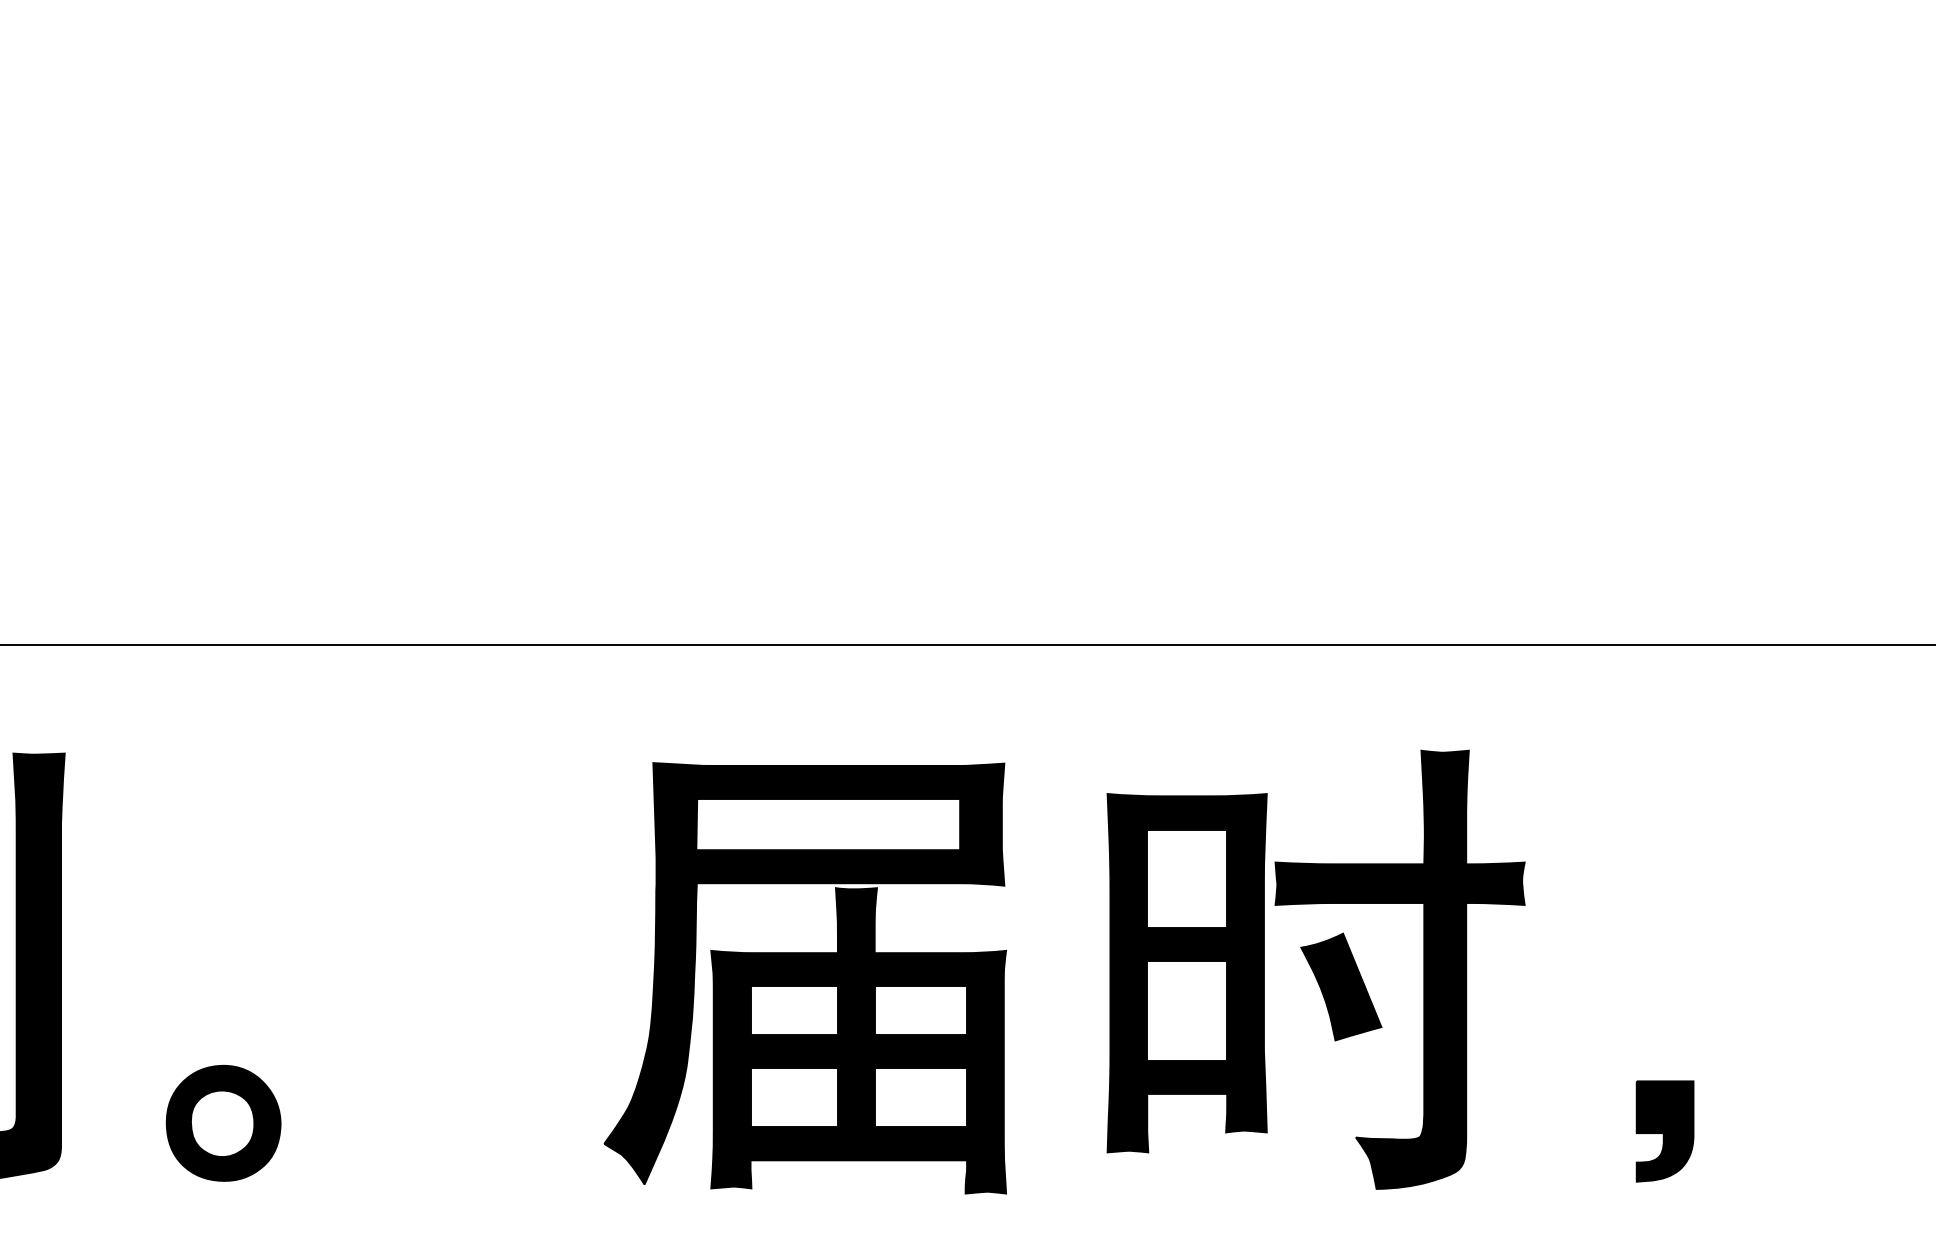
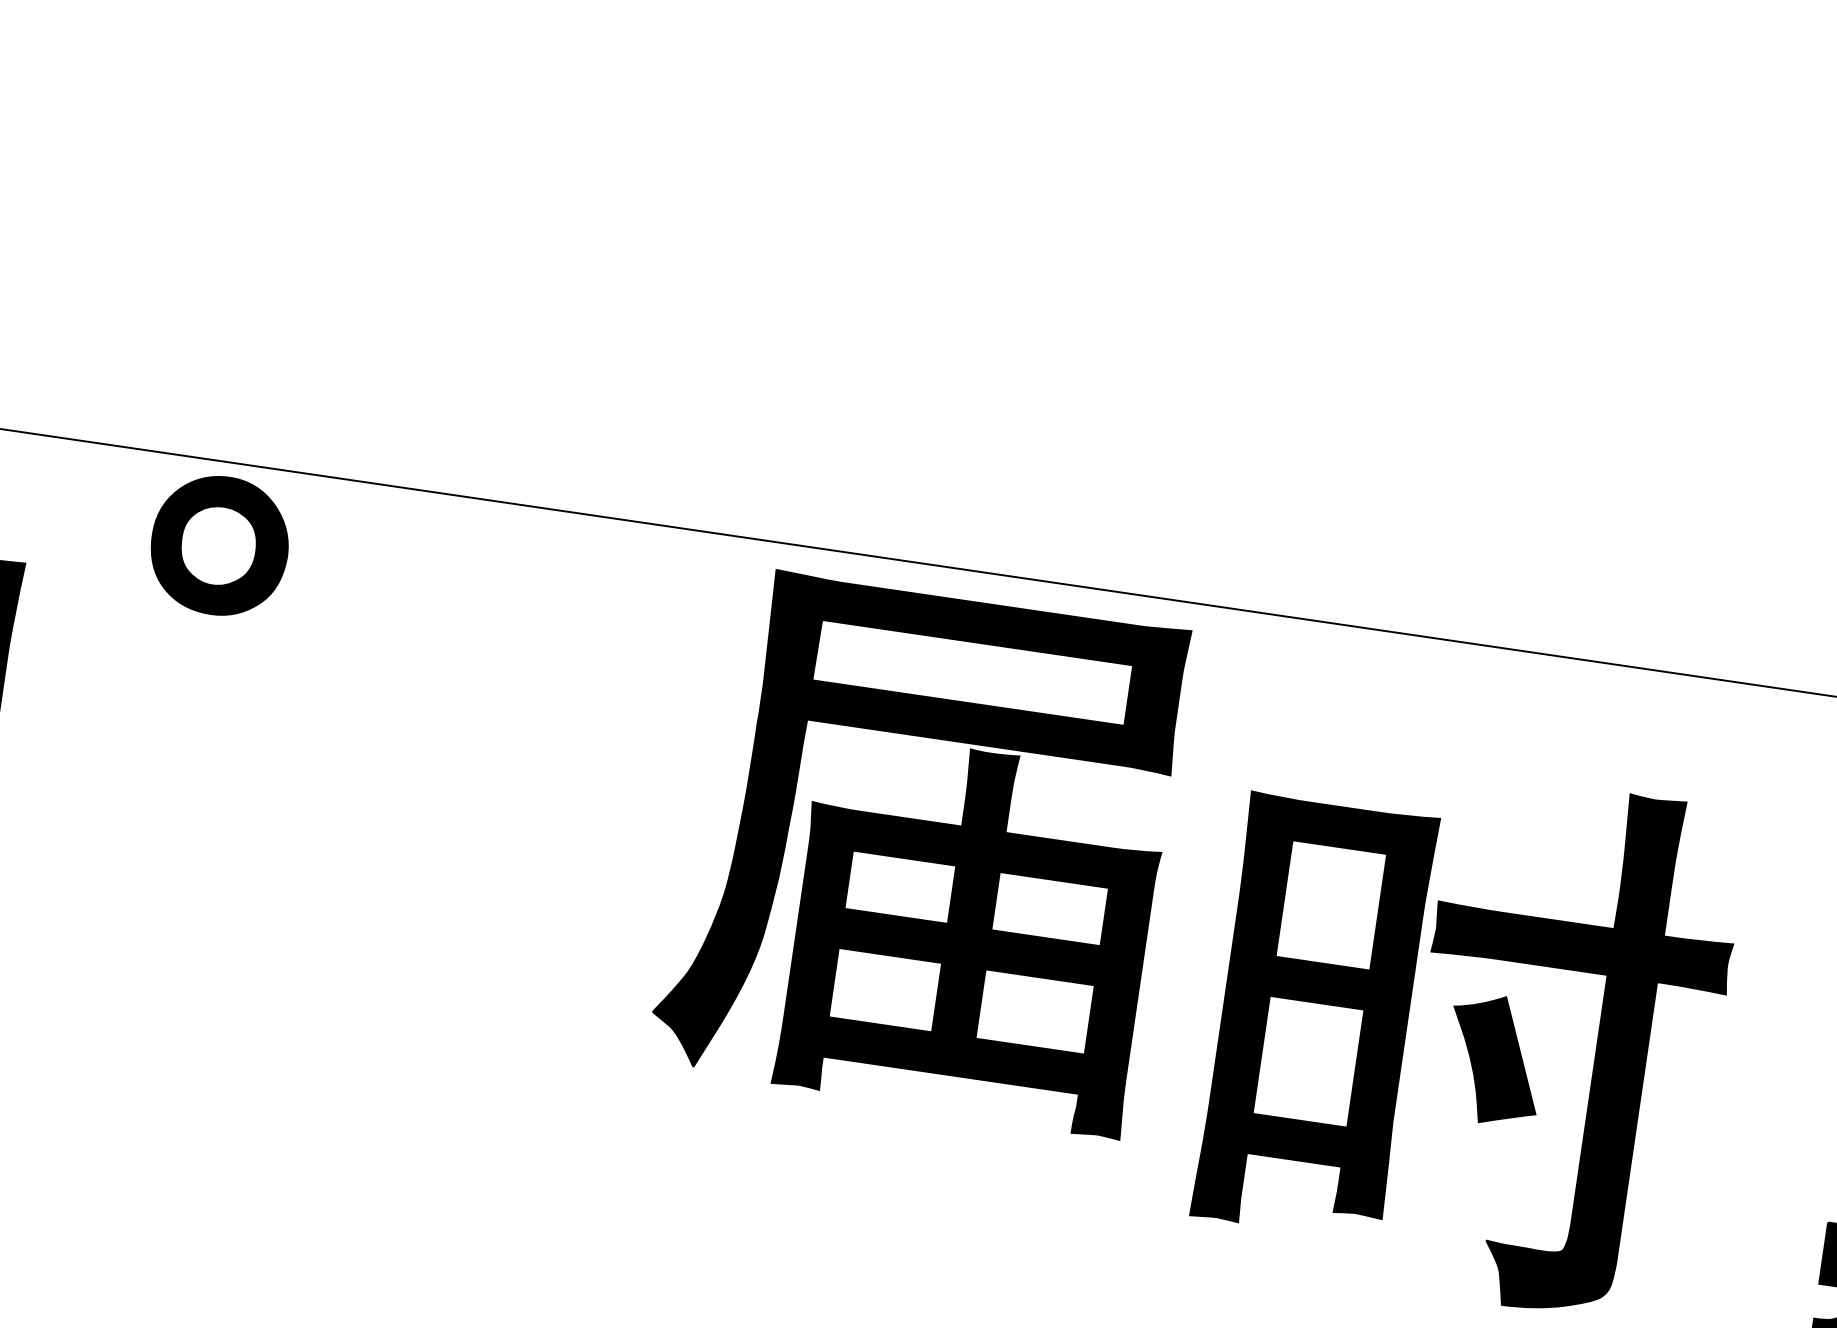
part: (804, 978) -> (918, 850), moved
part: (223, 1123) -> (219, 545), moved

